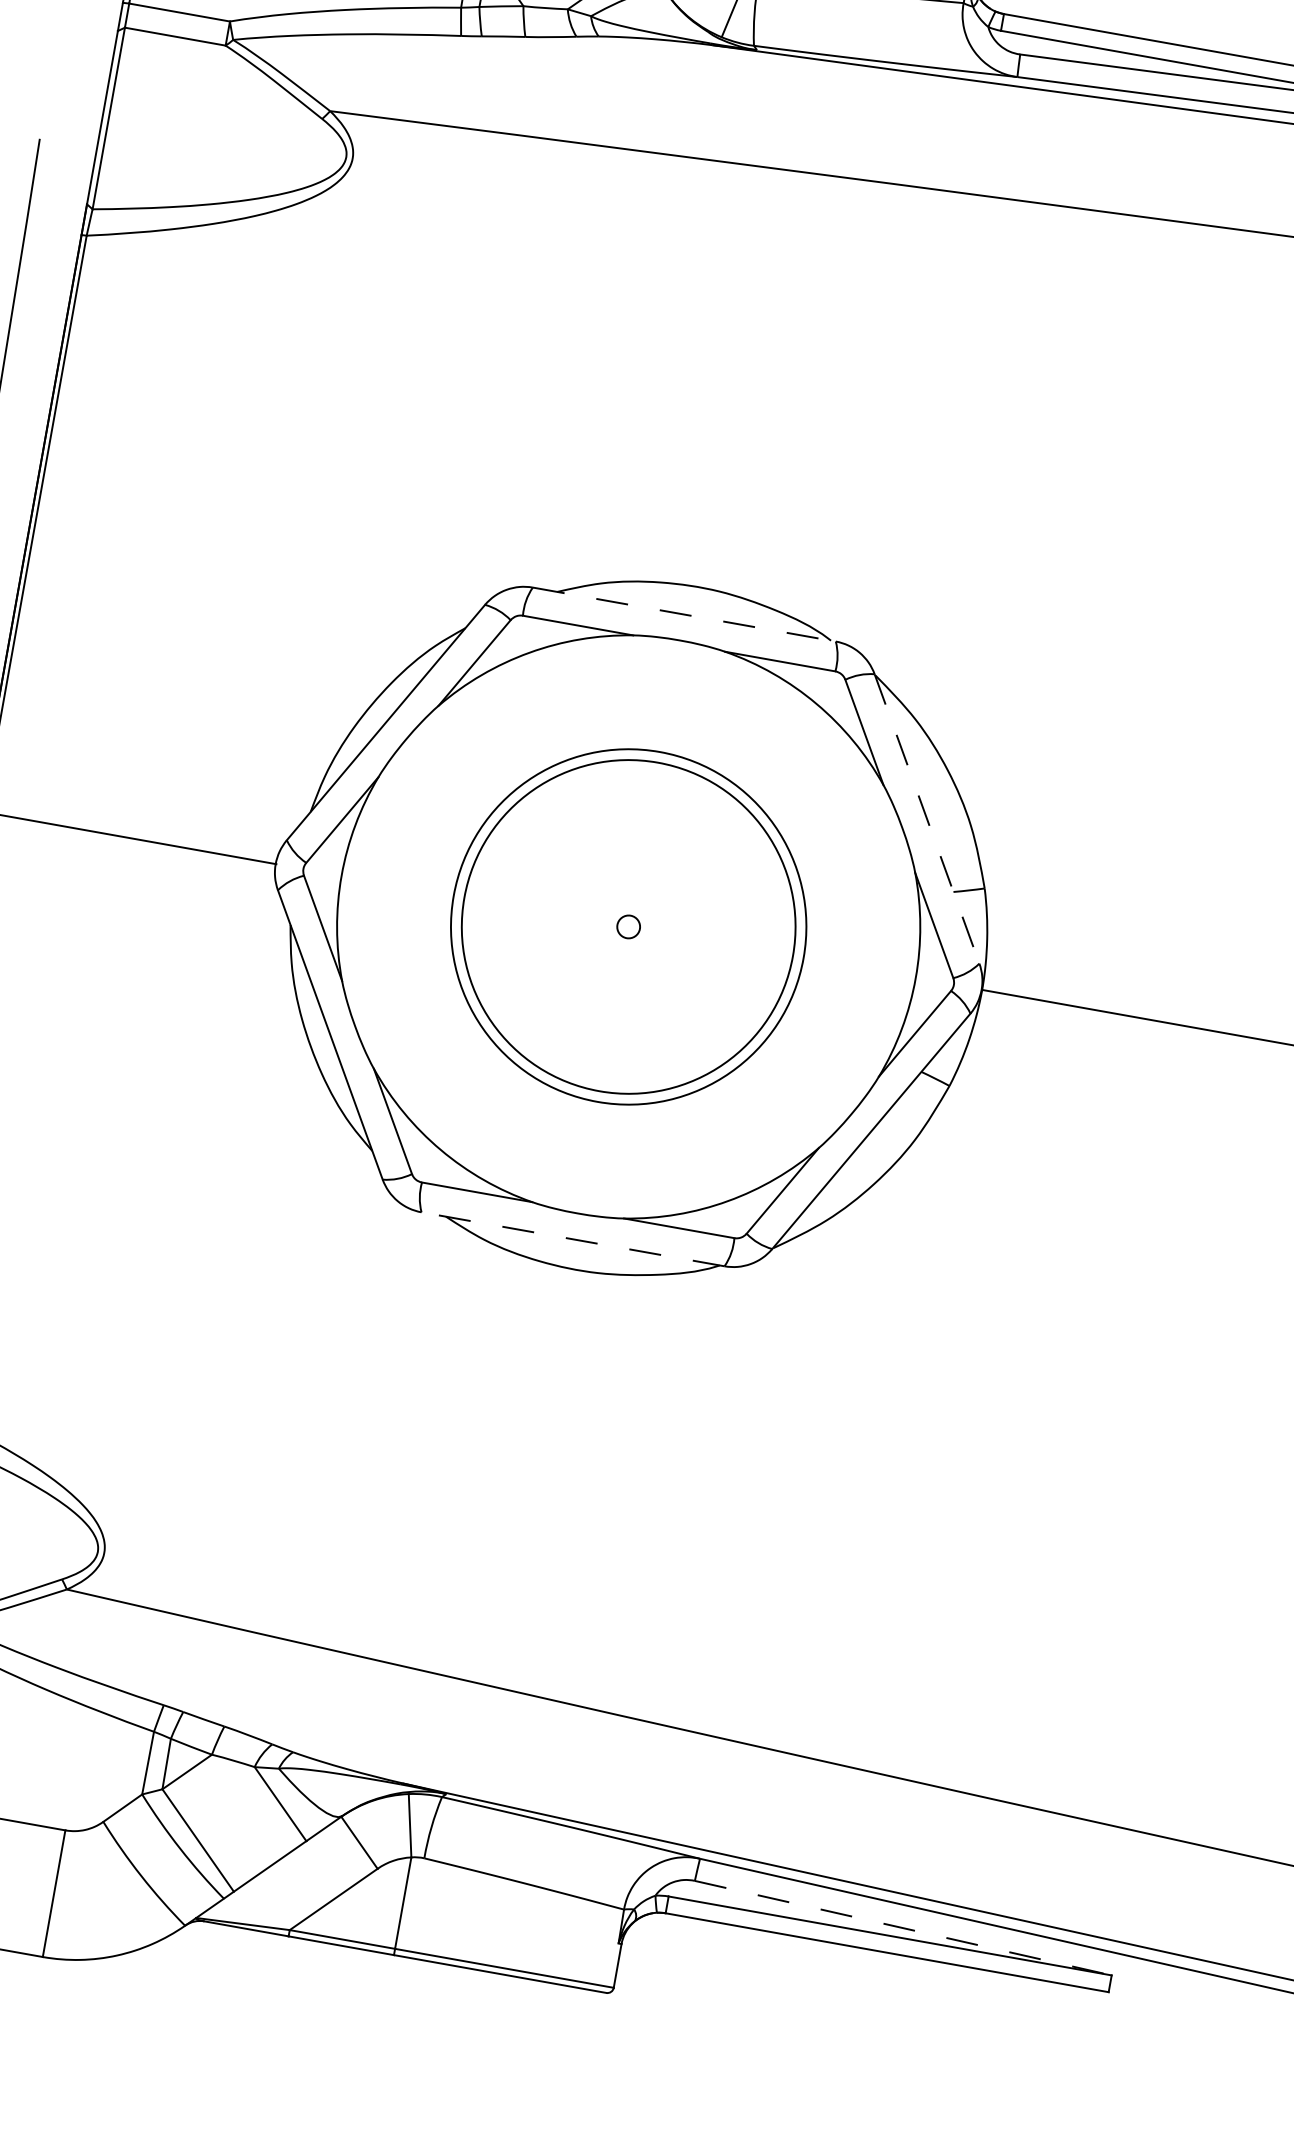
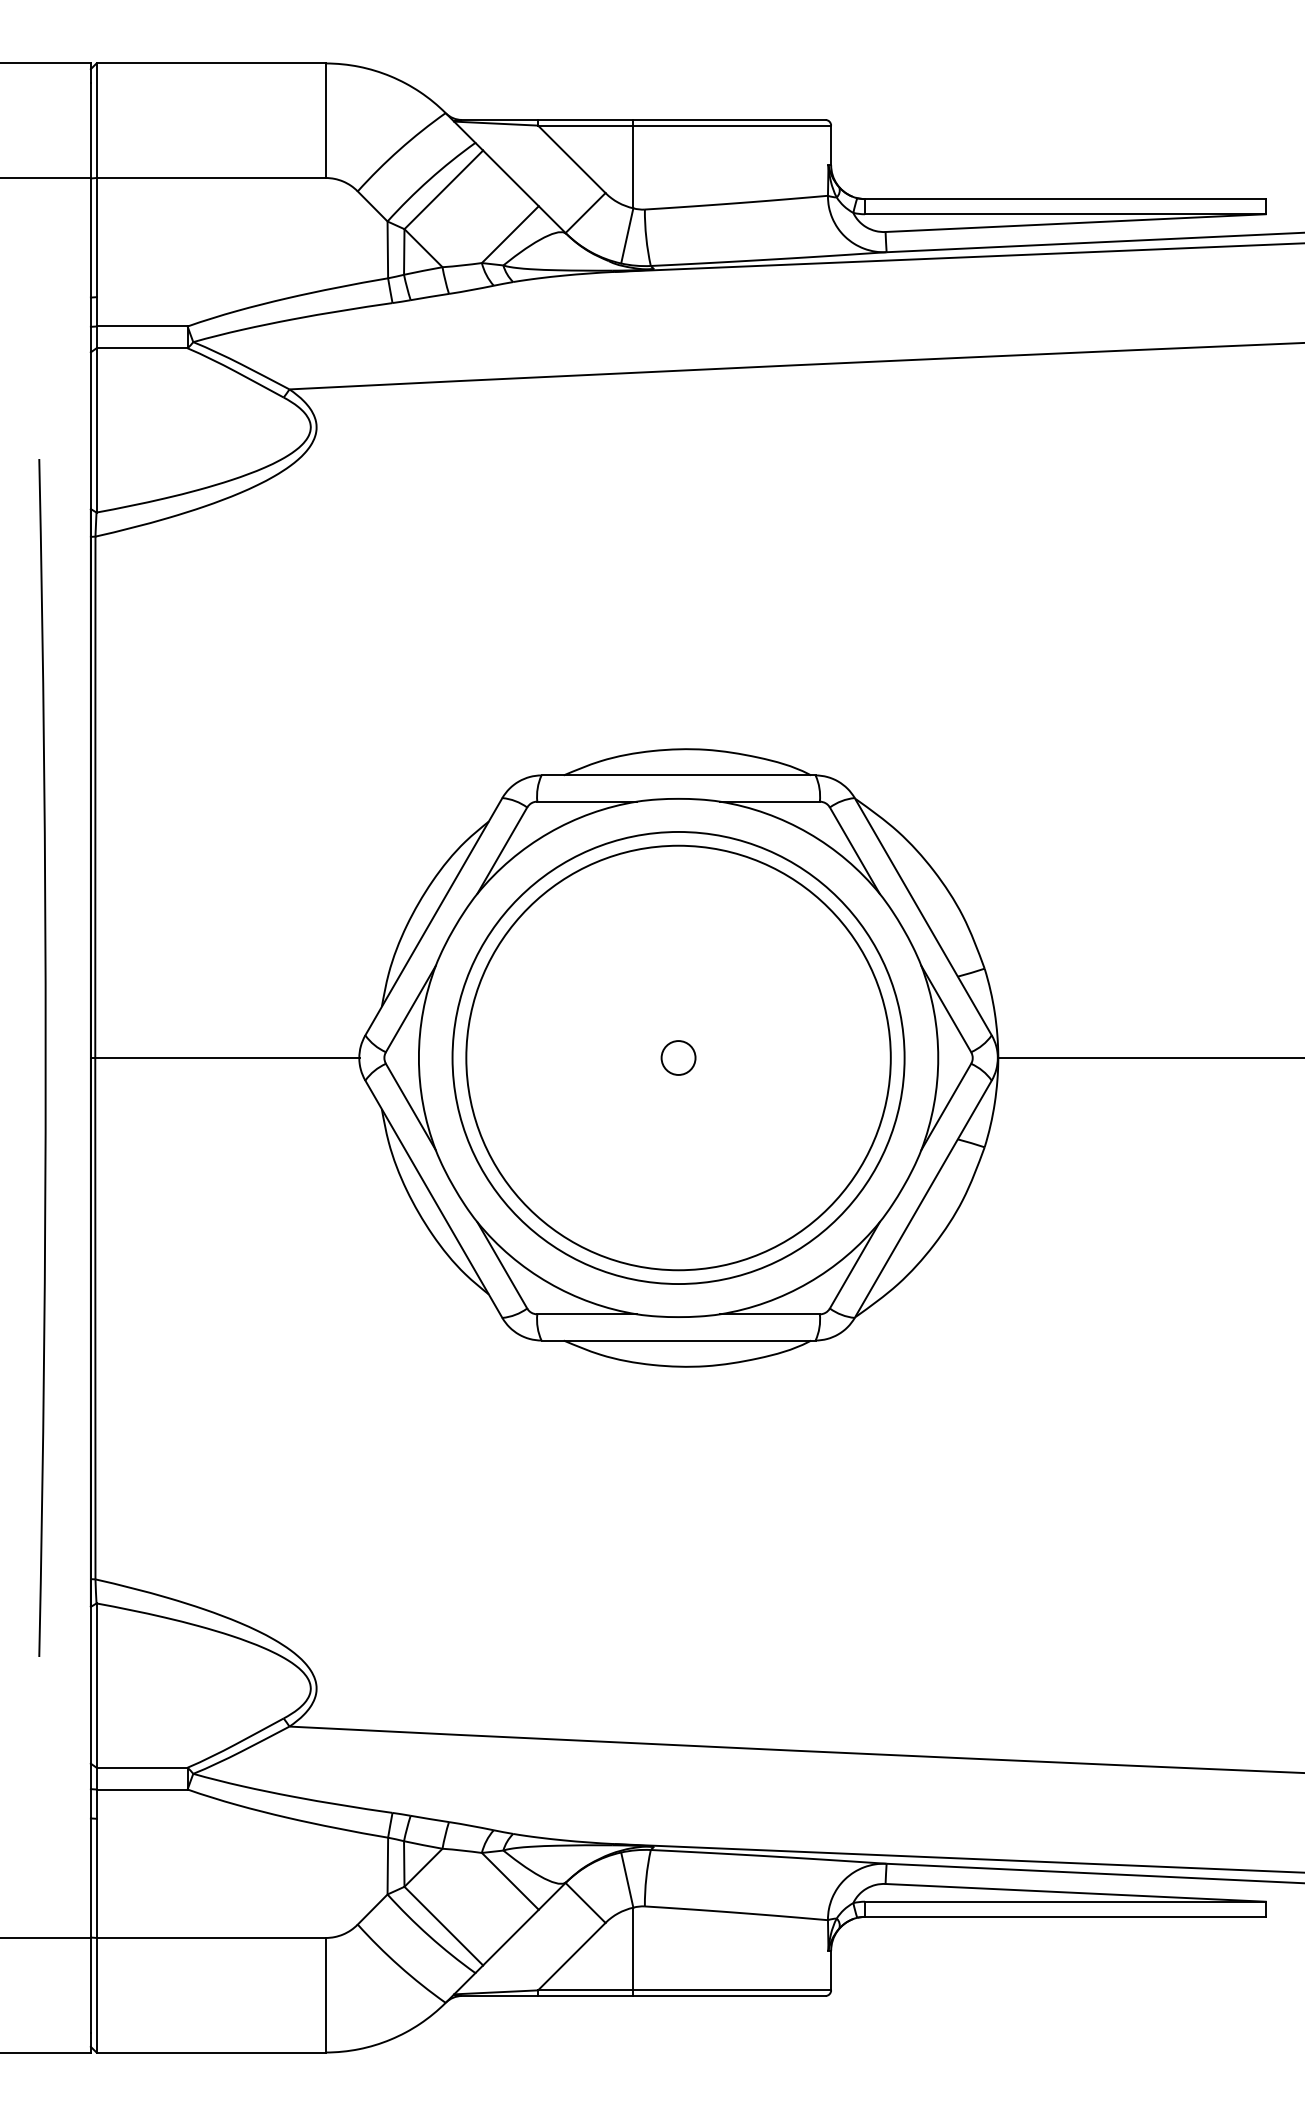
line: (685, 614) -> (679, 775), dashed -> solid
line: (927, 819) -> (923, 917), dashed -> solid
circle: (628, 926) -> (678, 1057), size x1.43
circle: (628, 926) -> (678, 1057), size x1.43
circle: (628, 926) -> (678, 1057), size x1.67
line: (572, 1239) -> (678, 1340), dashed -> solid
line: (904, 1927) -> (1076, 1892), dashed -> solid

